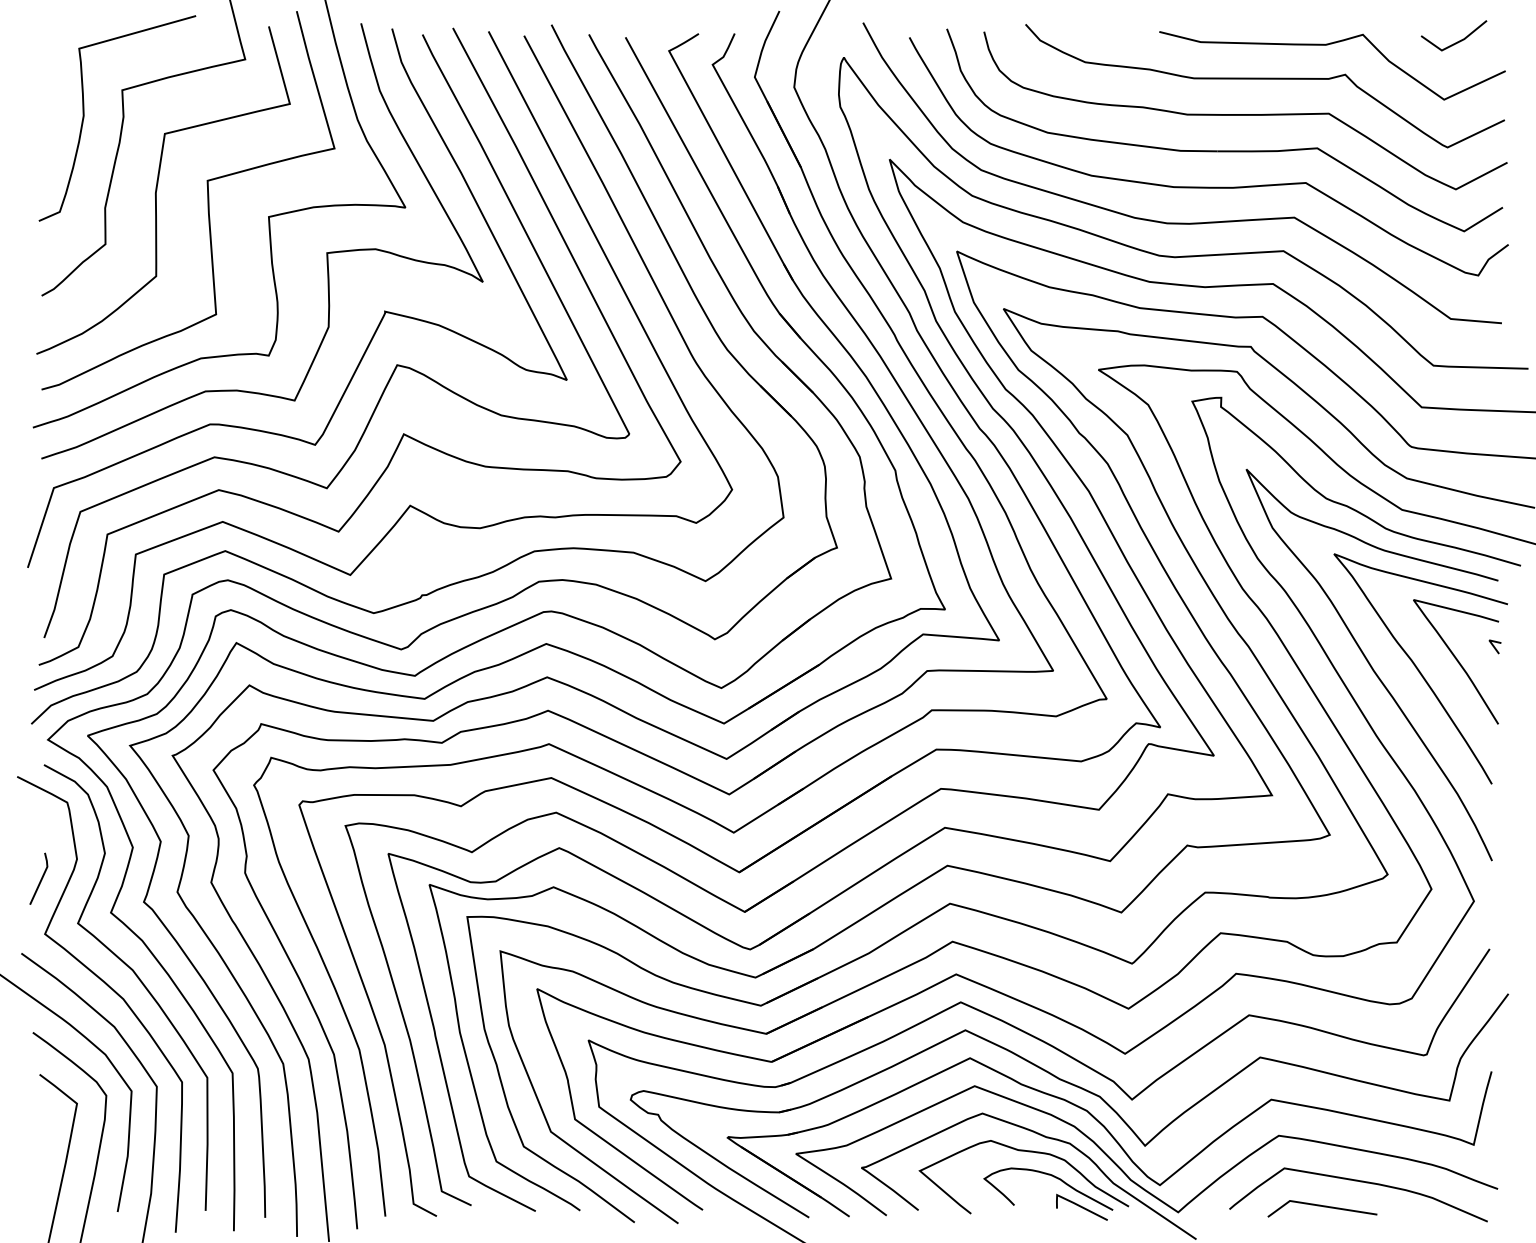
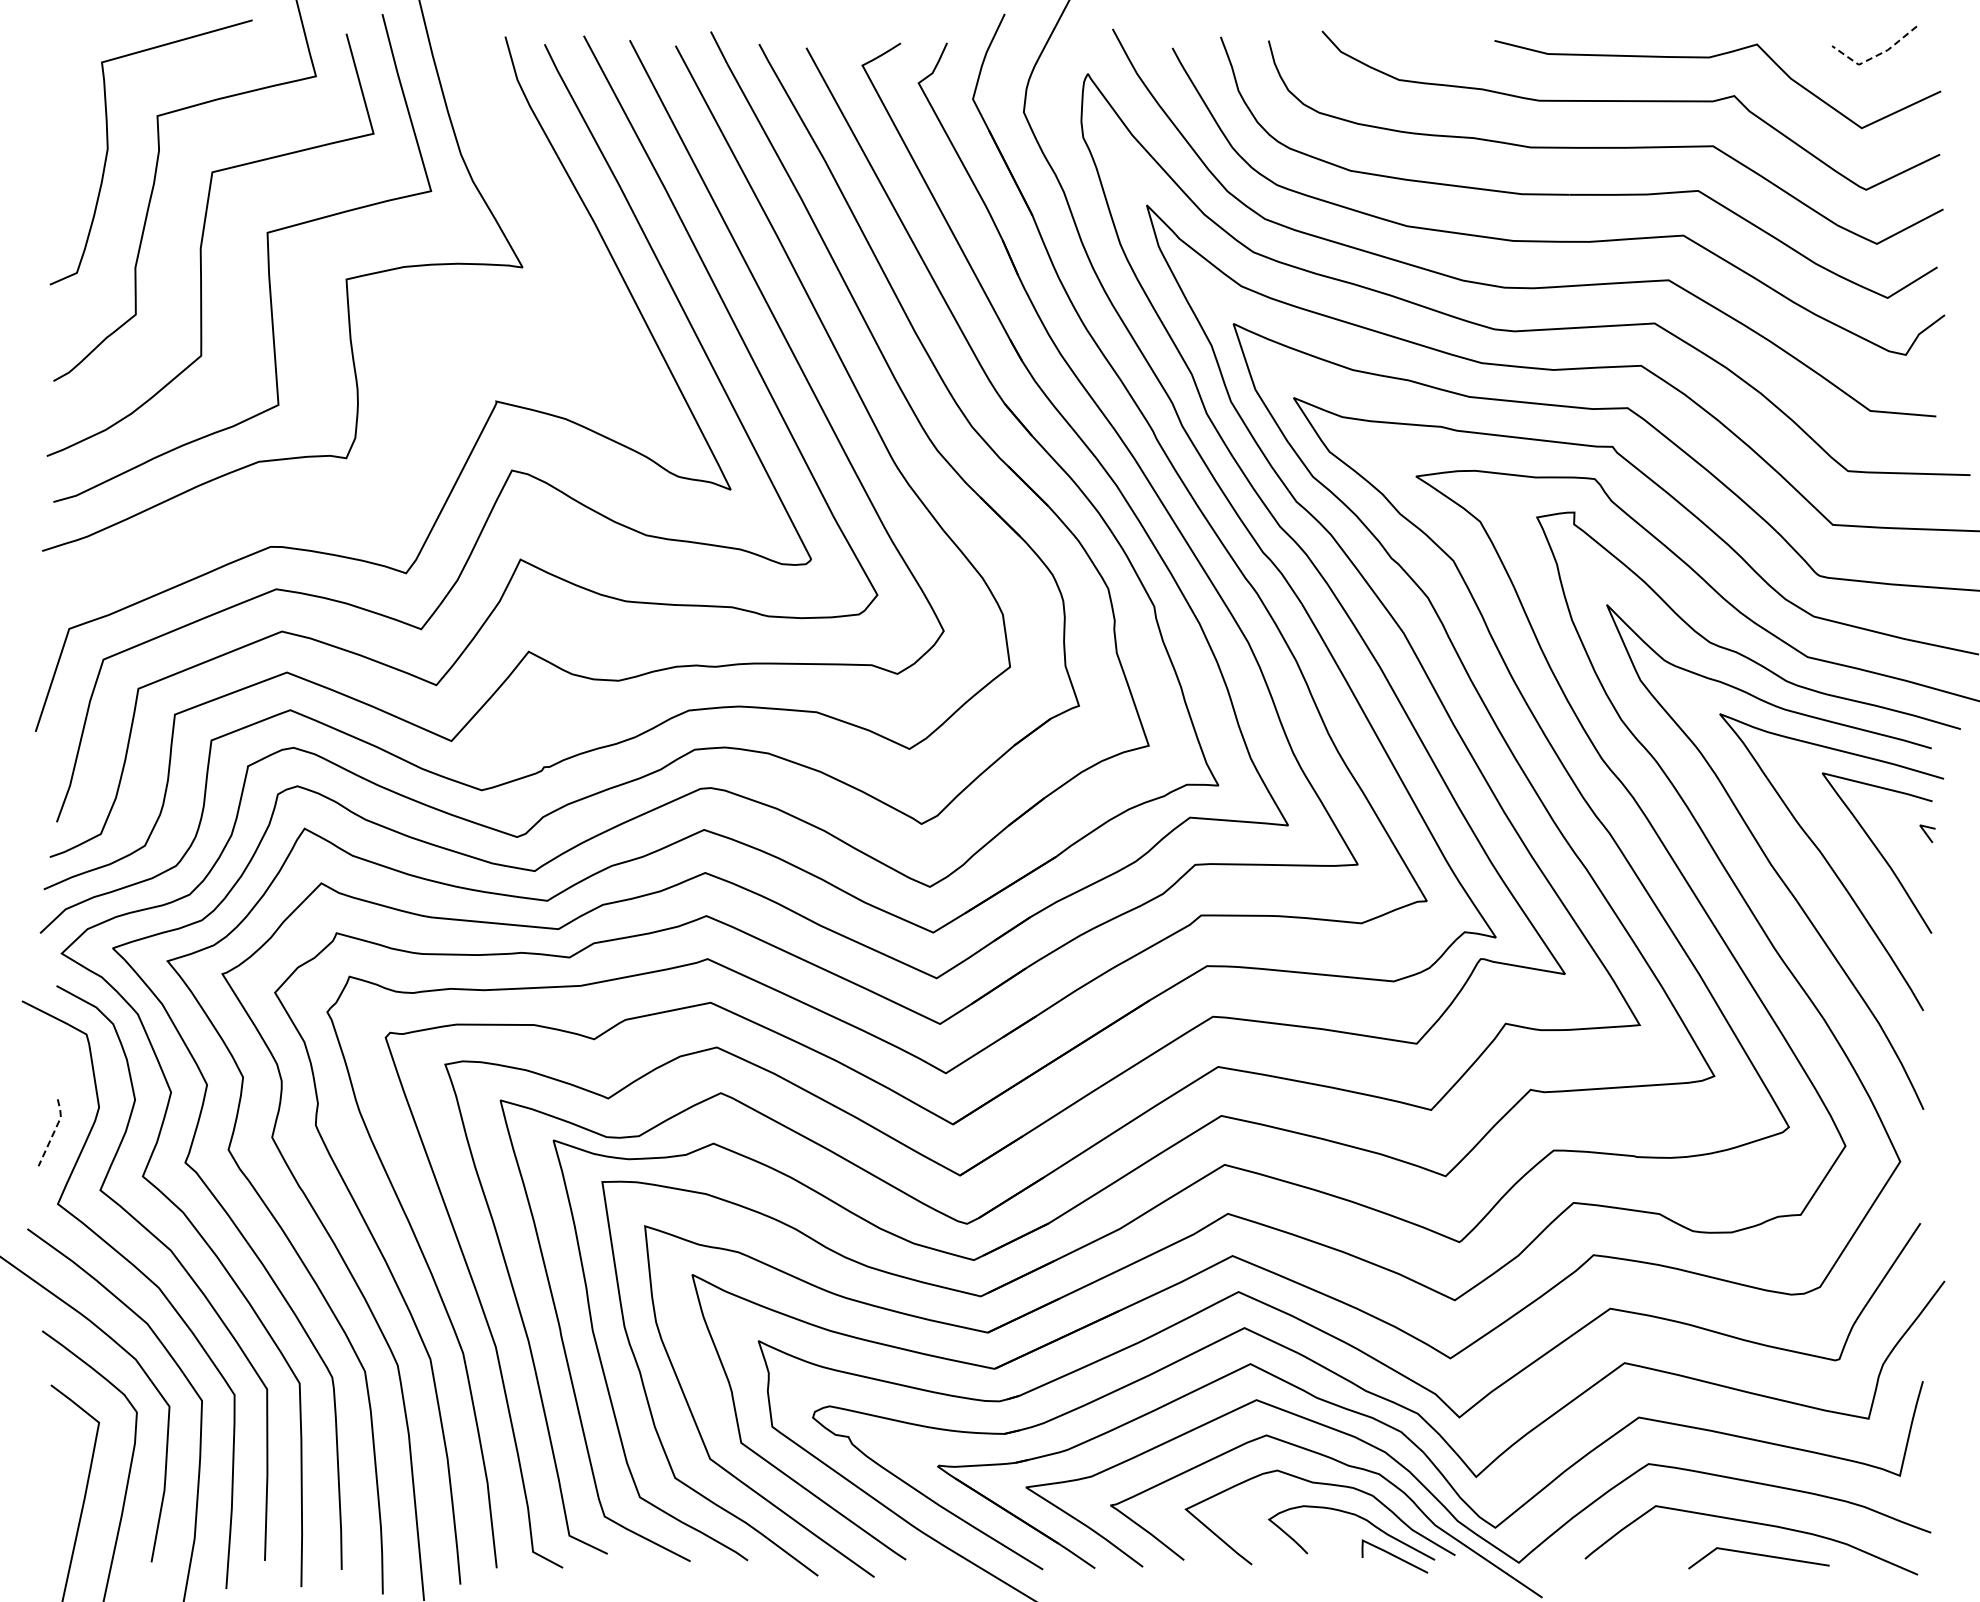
line: (1454, 44) -> (1875, 56), solid -> dashed
curve: (326, 252) -> (420, 325), removed
line: (41, 878) -> (53, 1132), solid -> dashed
line: (1322, 1206) -> (1758, 1555), moved

